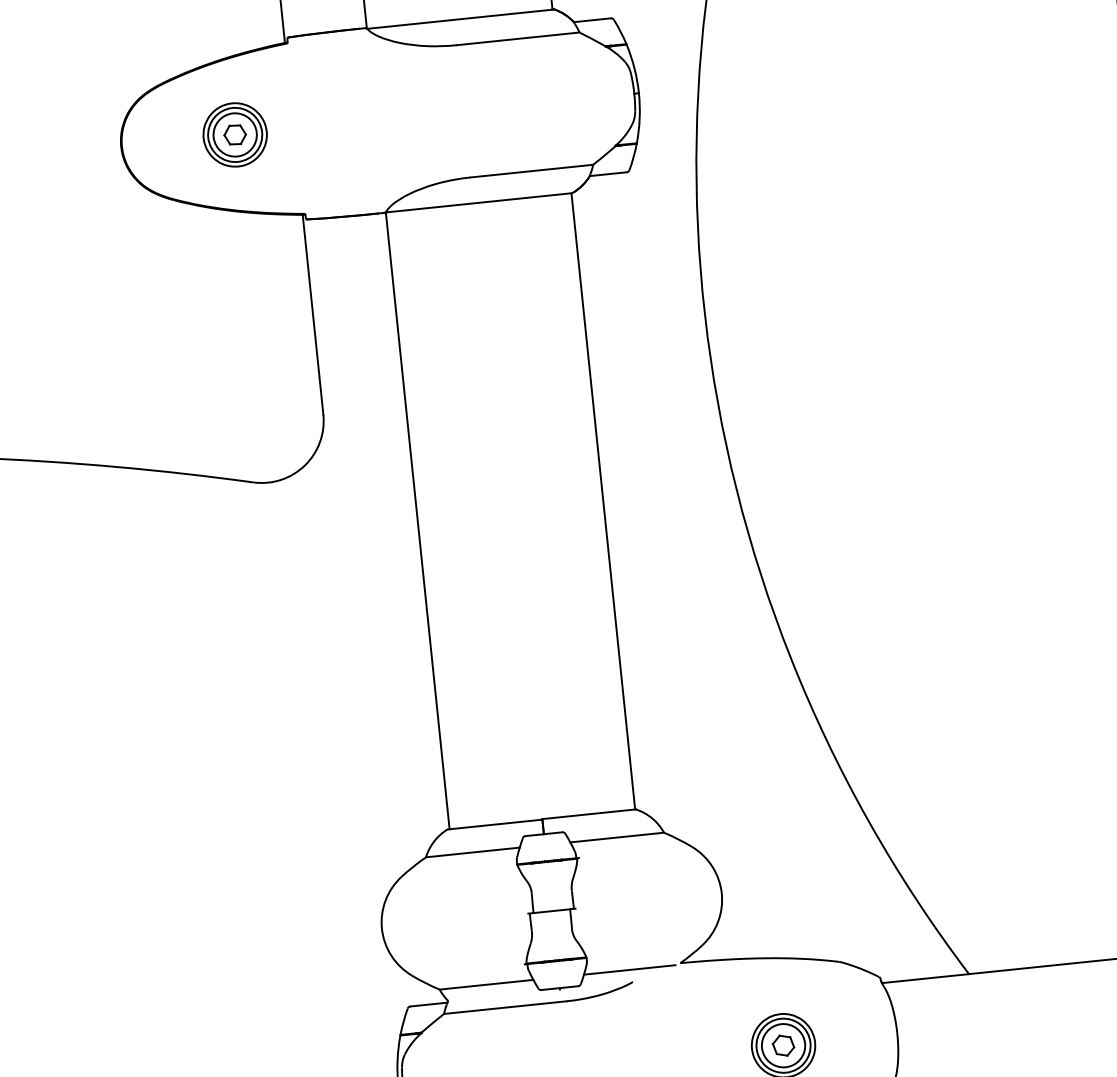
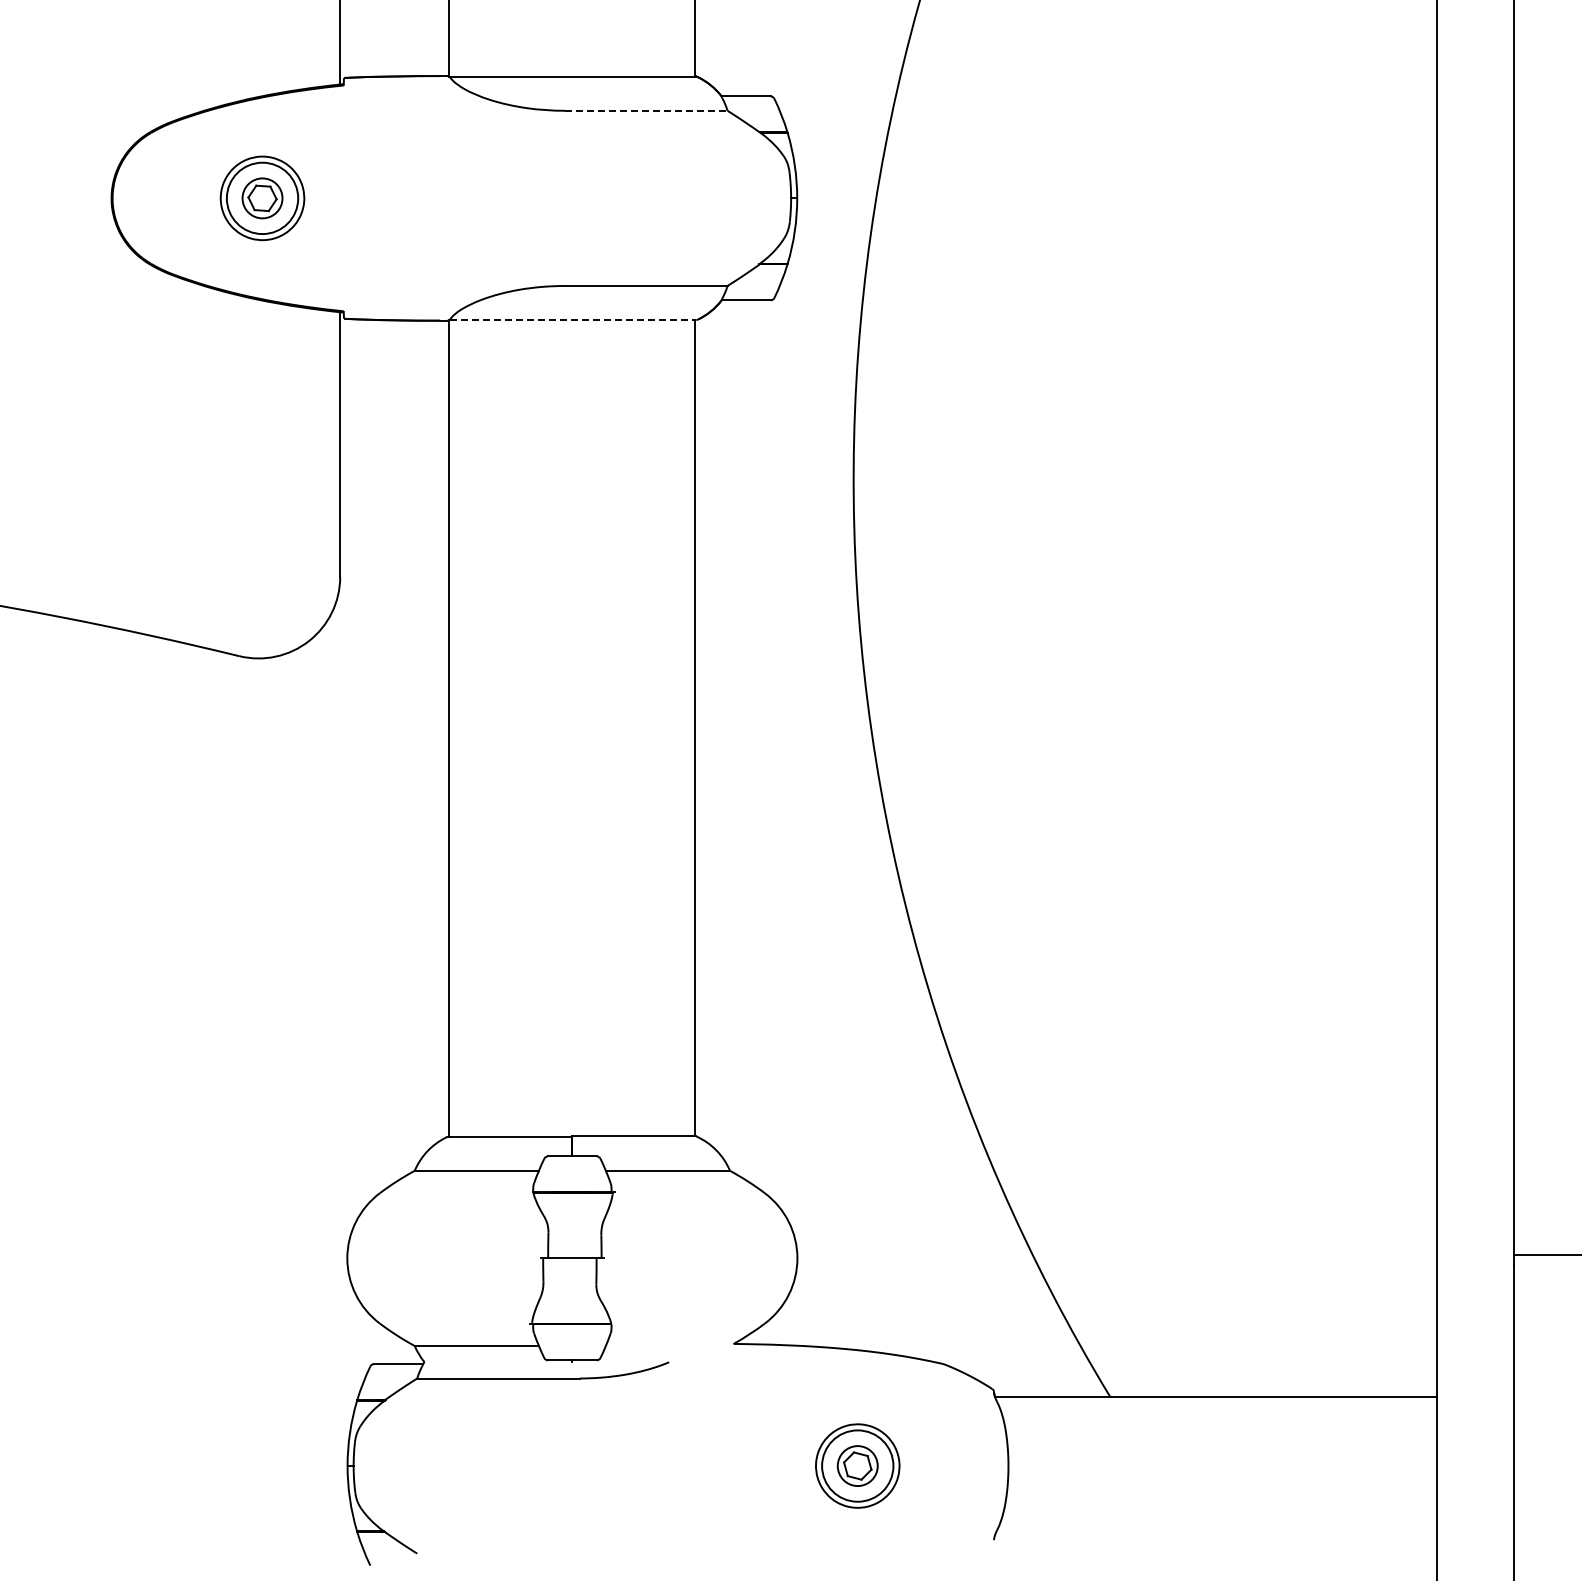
line: (518, 38) -> (646, 110), solid -> dashed
circle: (235, 134) -> (262, 197), size x0.7
line: (479, 202) -> (573, 320), solid -> dashed
line: (629, 969) -> (666, 1345), removed
circle: (783, 1045) -> (857, 1465), size x0.7

